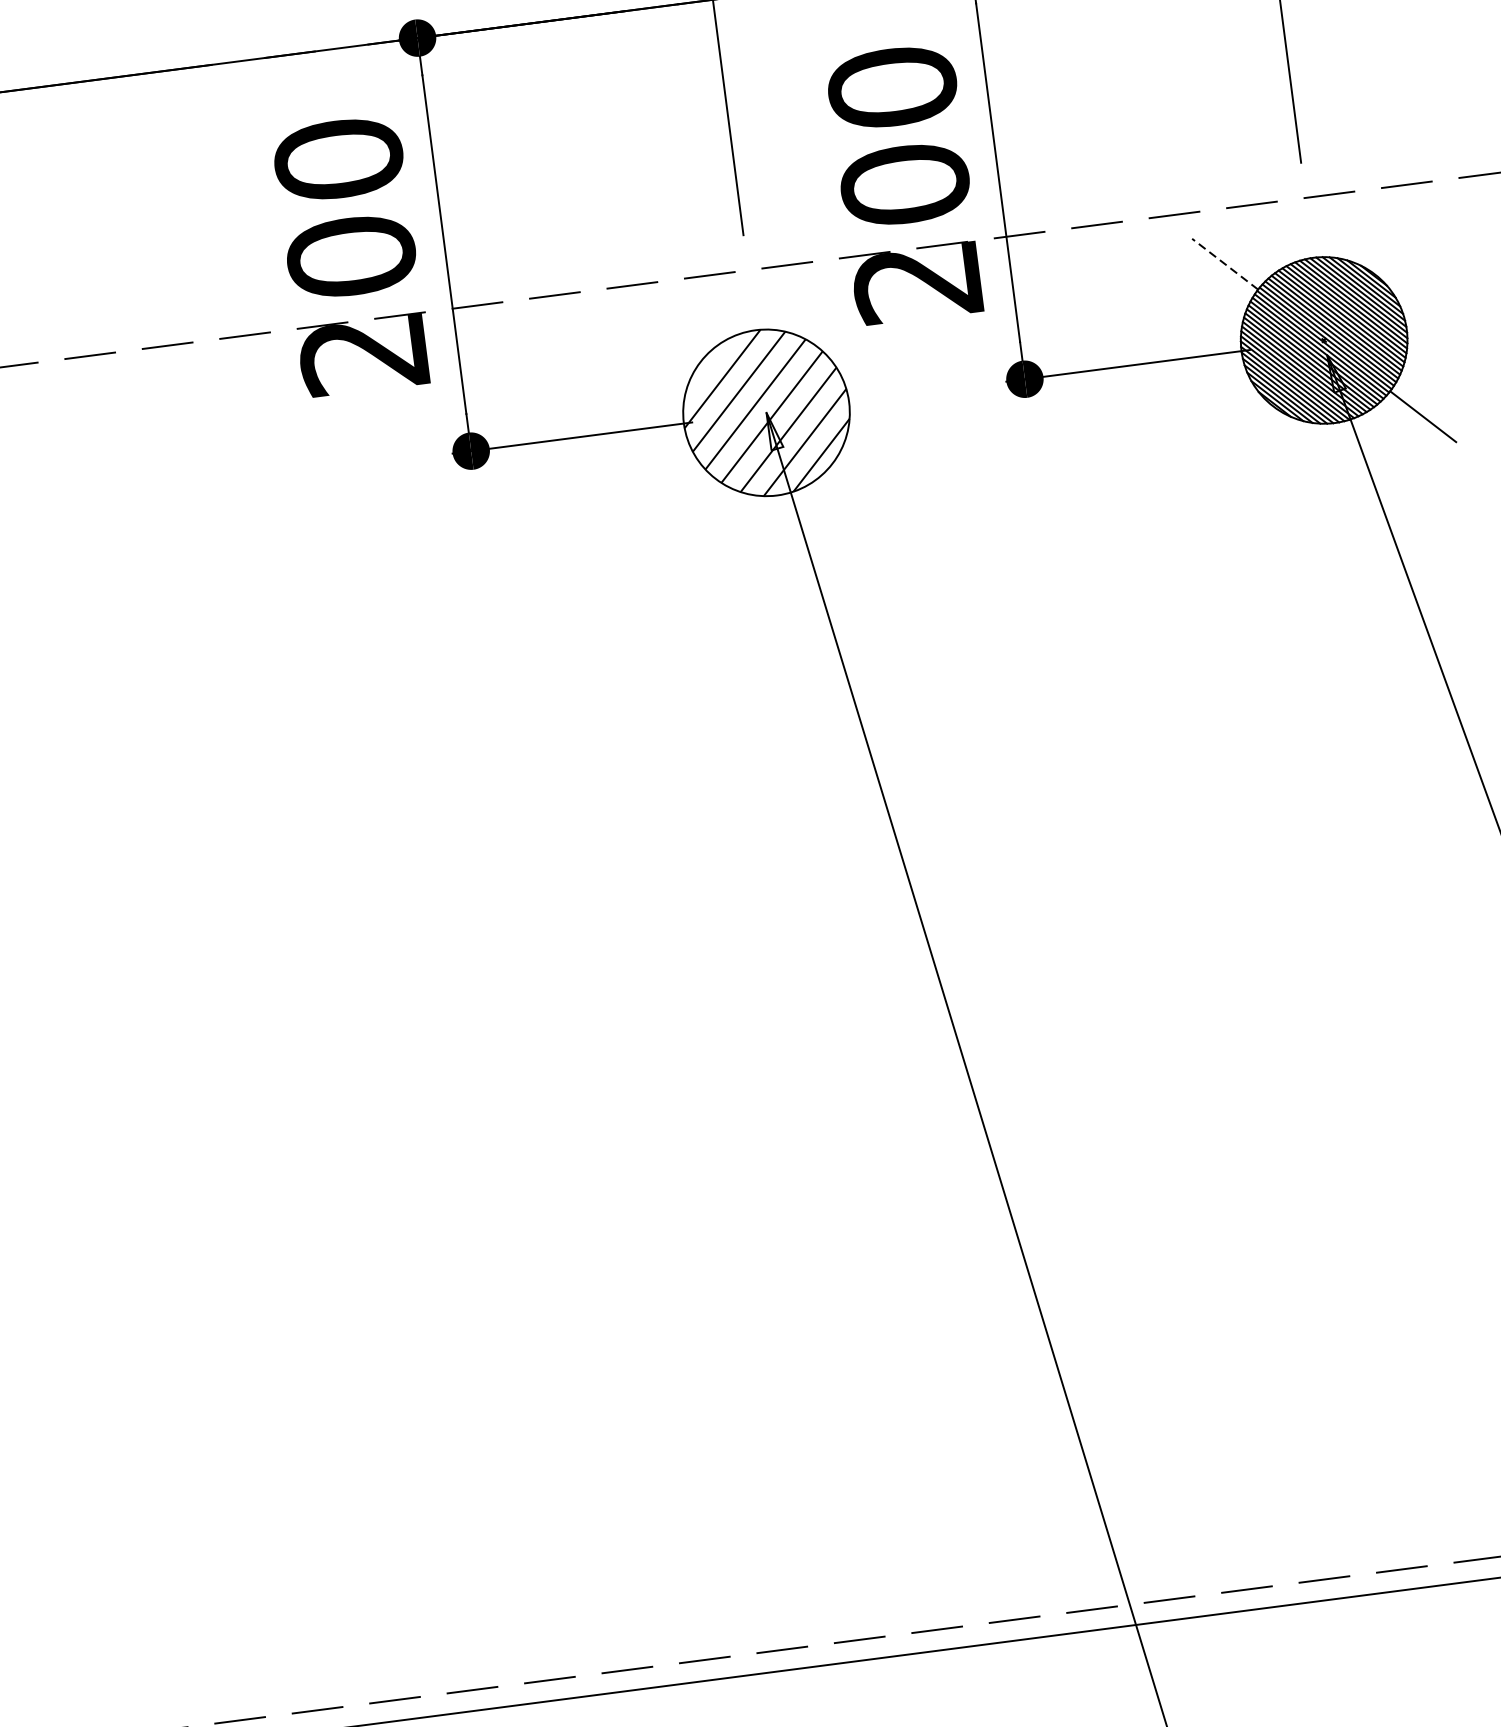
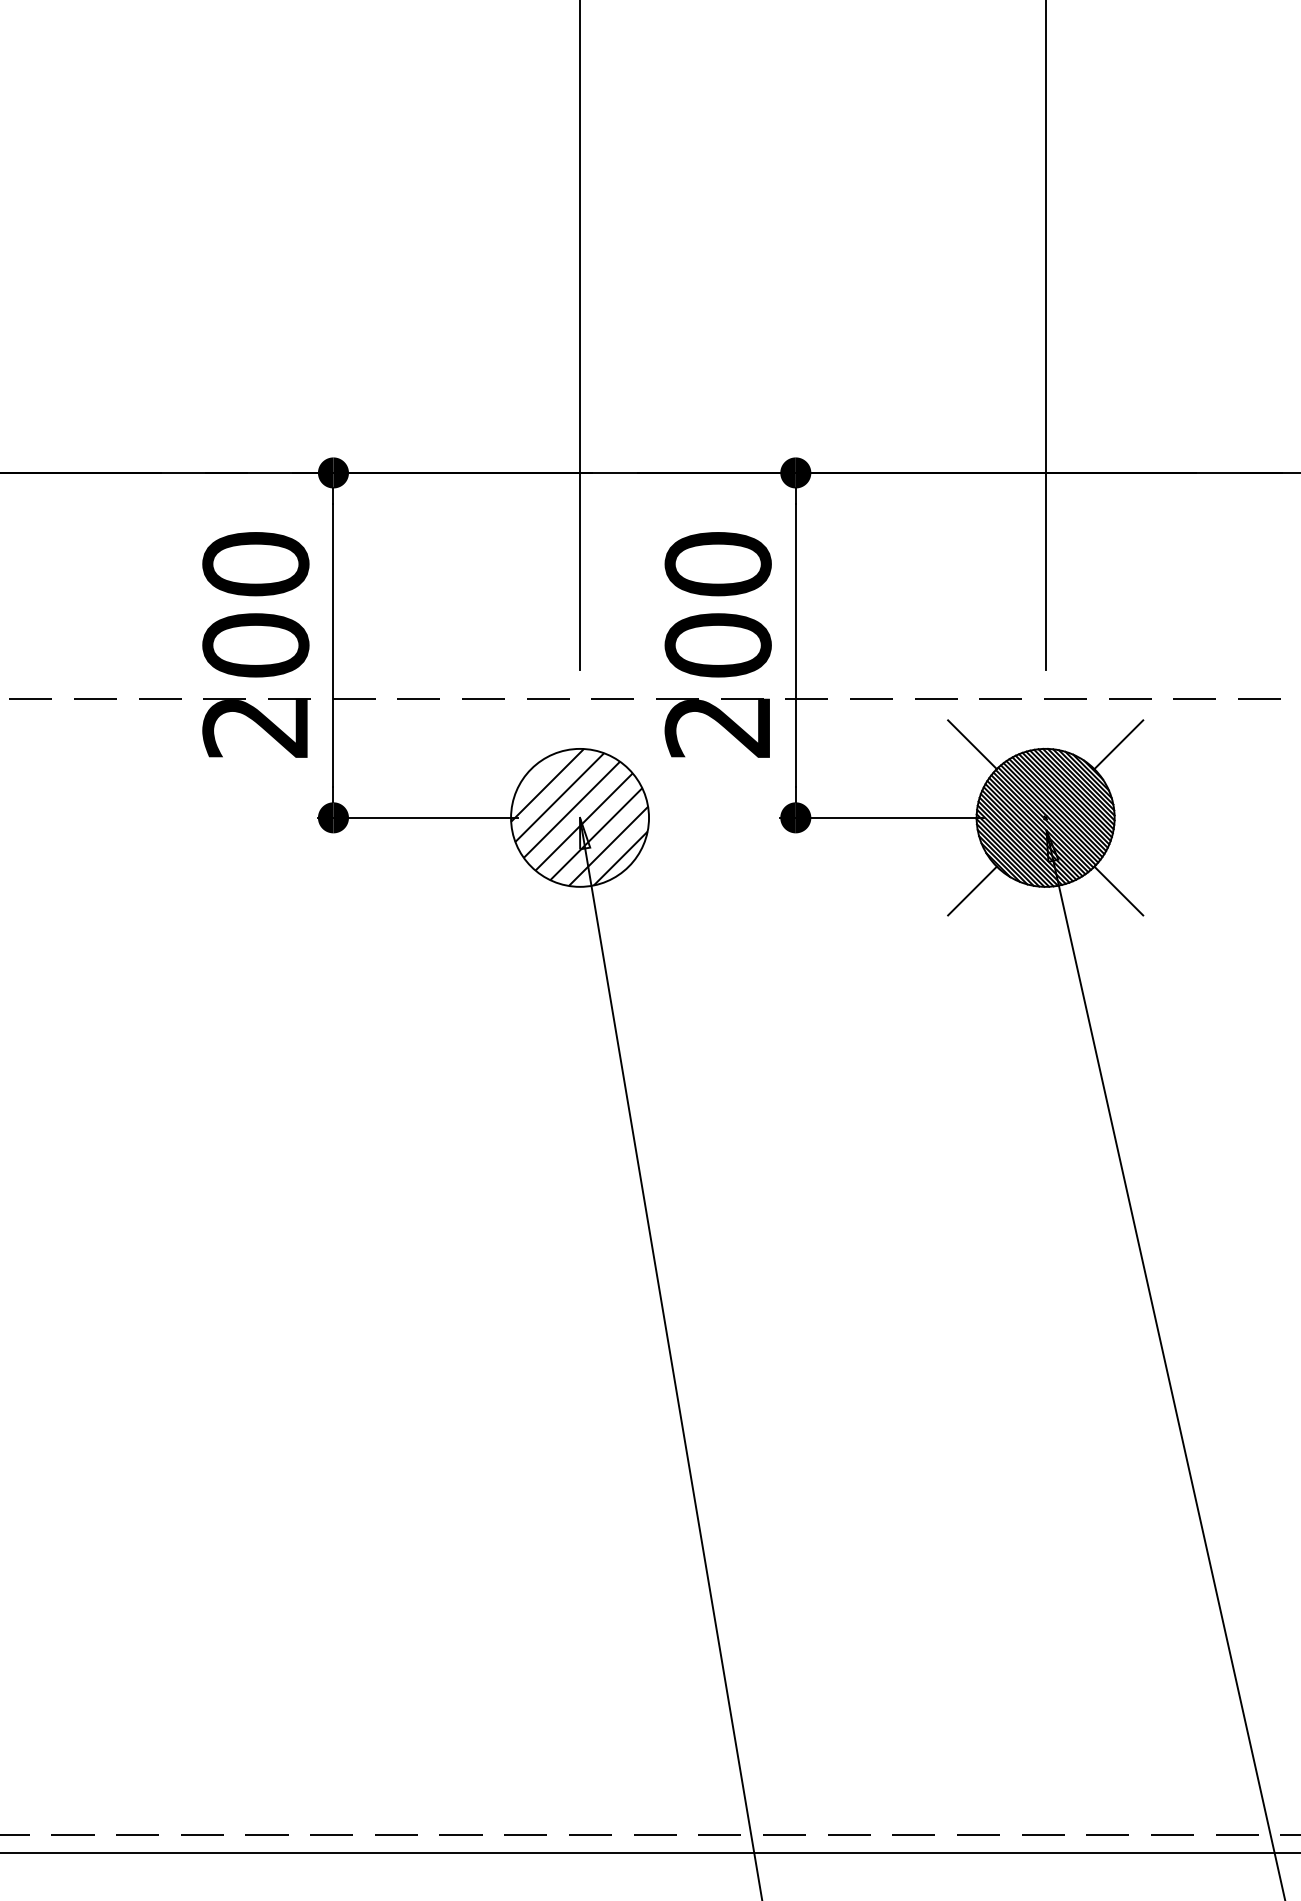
line: (1399, 241) -> (1118, 744), added
line: (1225, 263) -> (972, 744), dashed -> solid
line: (1247, 438) -> (972, 890), added

